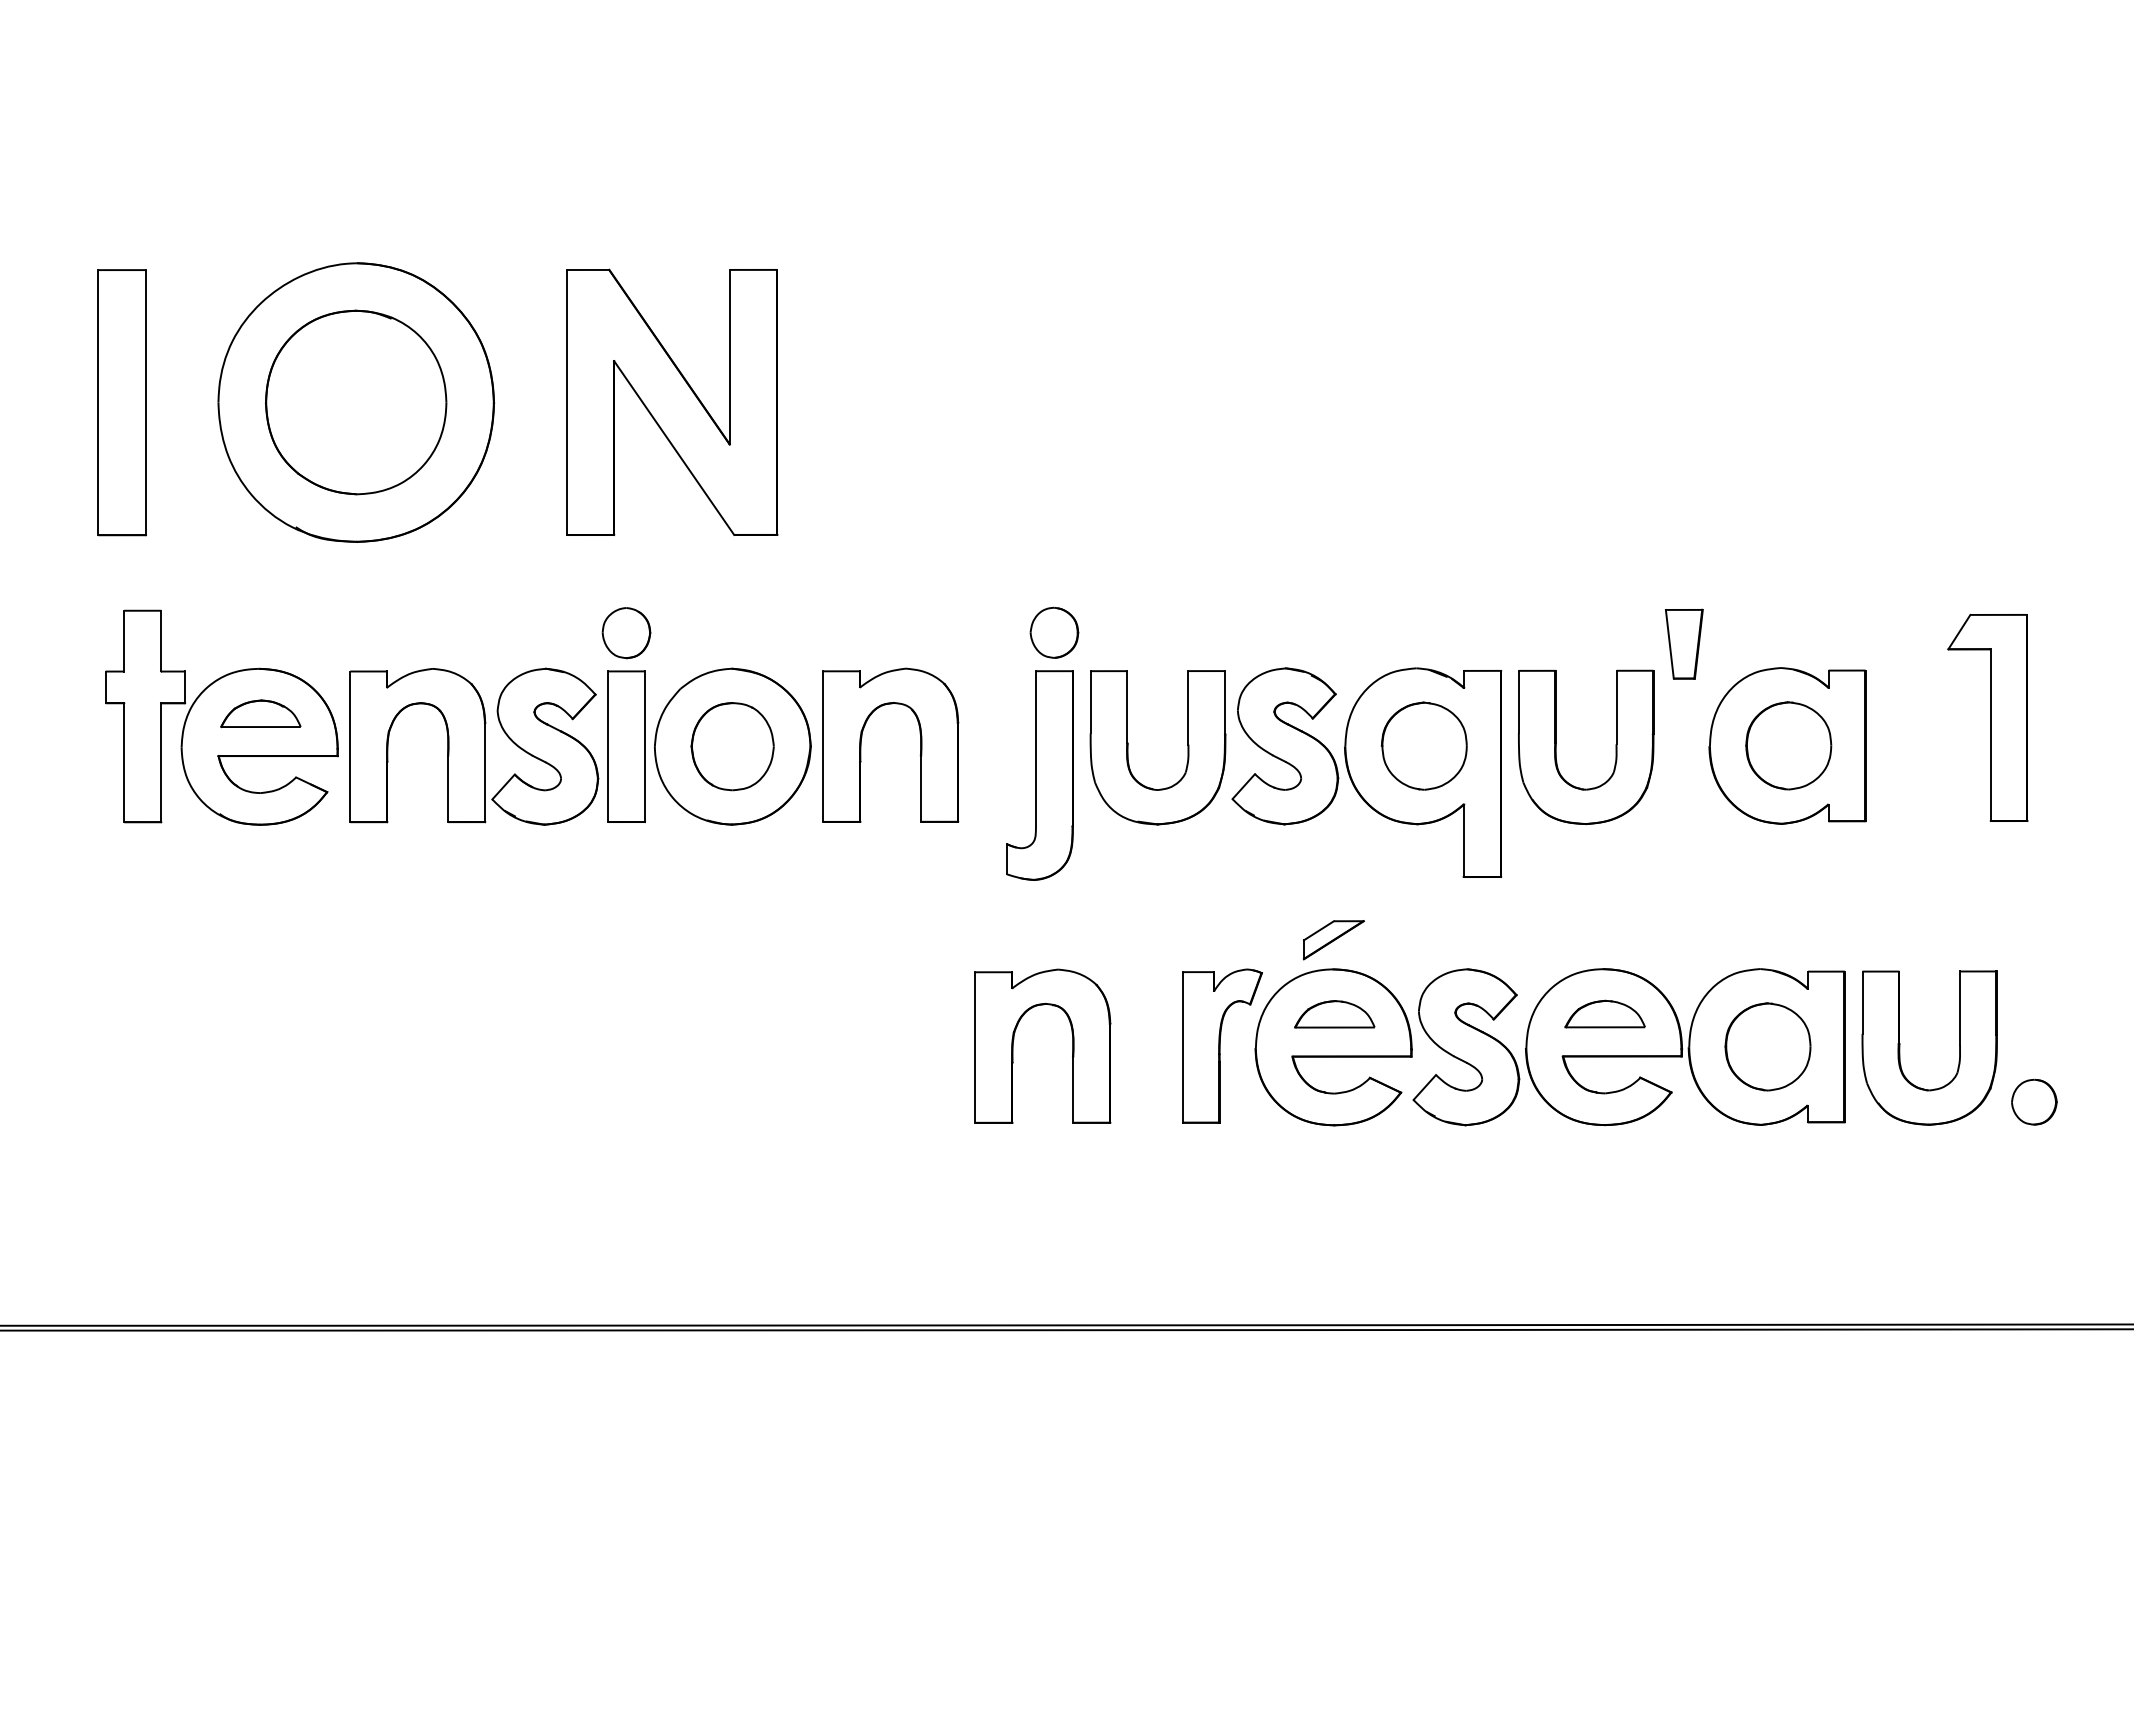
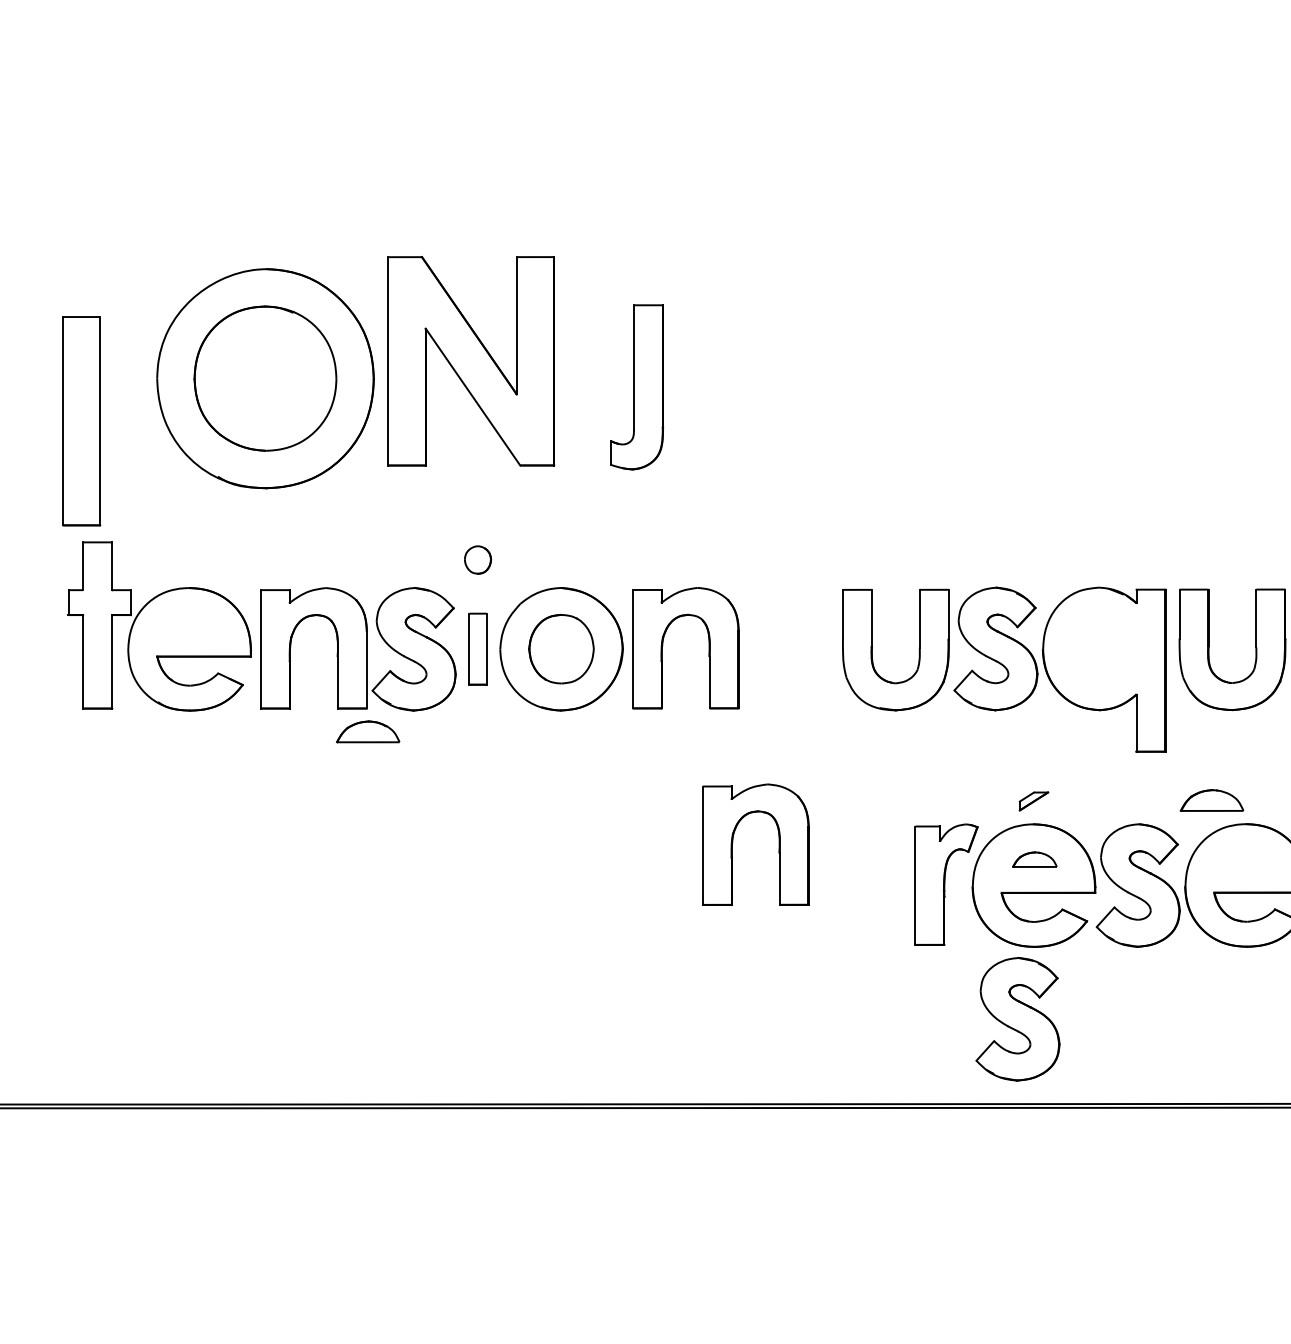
part: (672, 401) -> (471, 360), moved
part: (121, 402) -> (80, 421), moved
part: (1054, 632) -> (814, 559), removed
part: (626, 633) -> (478, 560), size x0.7
part: (260, 713) -> (367, 731), moved
part: (1423, 745) -> (1104, 648), removed
part: (626, 746) -> (478, 649), size x0.6
part: (1039, 775) -> (636, 387), moved
part: (1333, 940) -> (1033, 801), size x0.6
part: (1604, 1013) -> (1211, 800), moved
part: (1334, 1014) -> (1034, 859), size x0.7
part: (1014, 1039) -> (733, 839), moved
part: (1313, 1217) -> (1018, 1019), added

